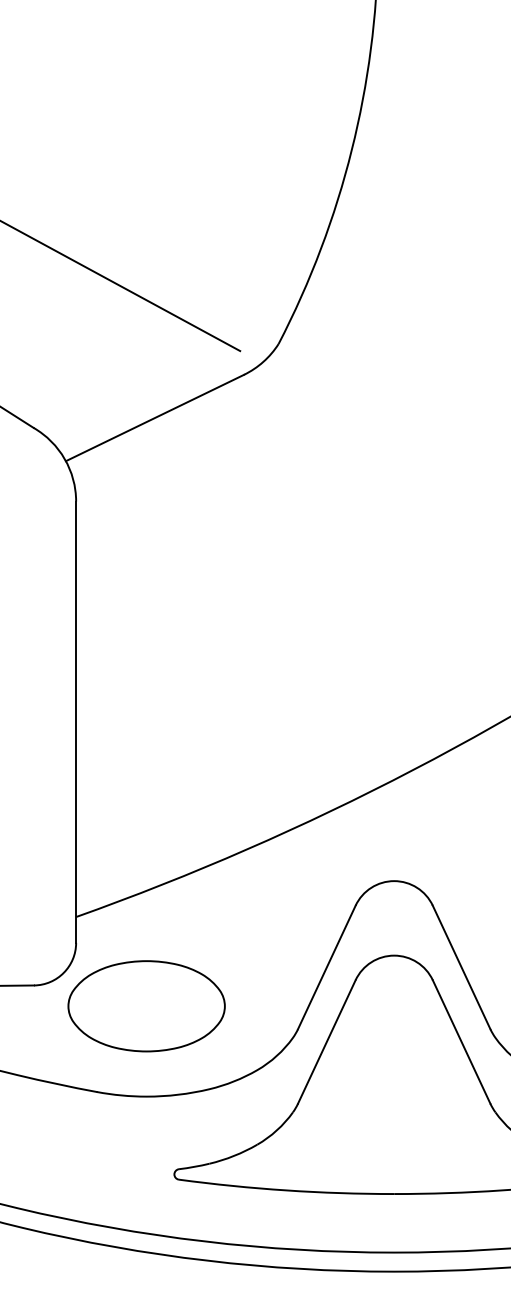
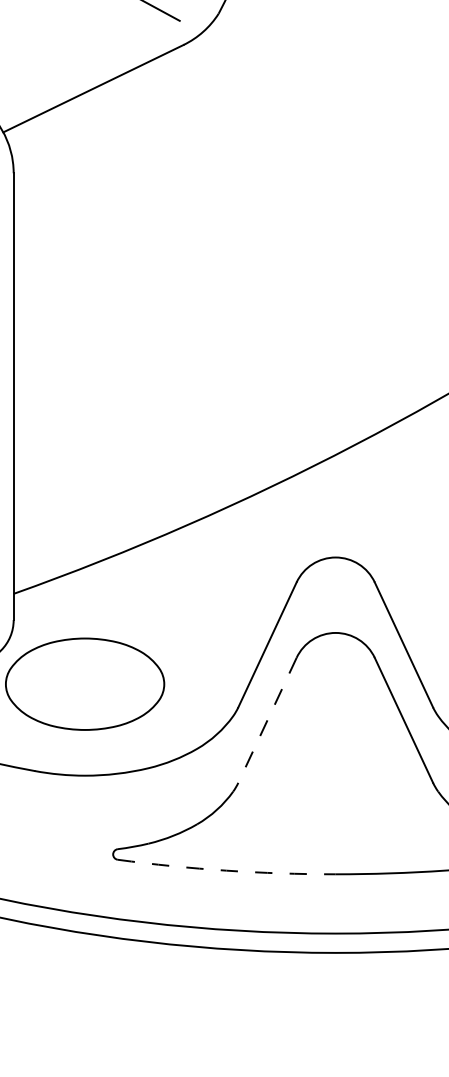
line: (326, 1042) -> (267, 720), solid -> dashed
arc: (286, 1190) -> (226, 870), solid -> dashed

